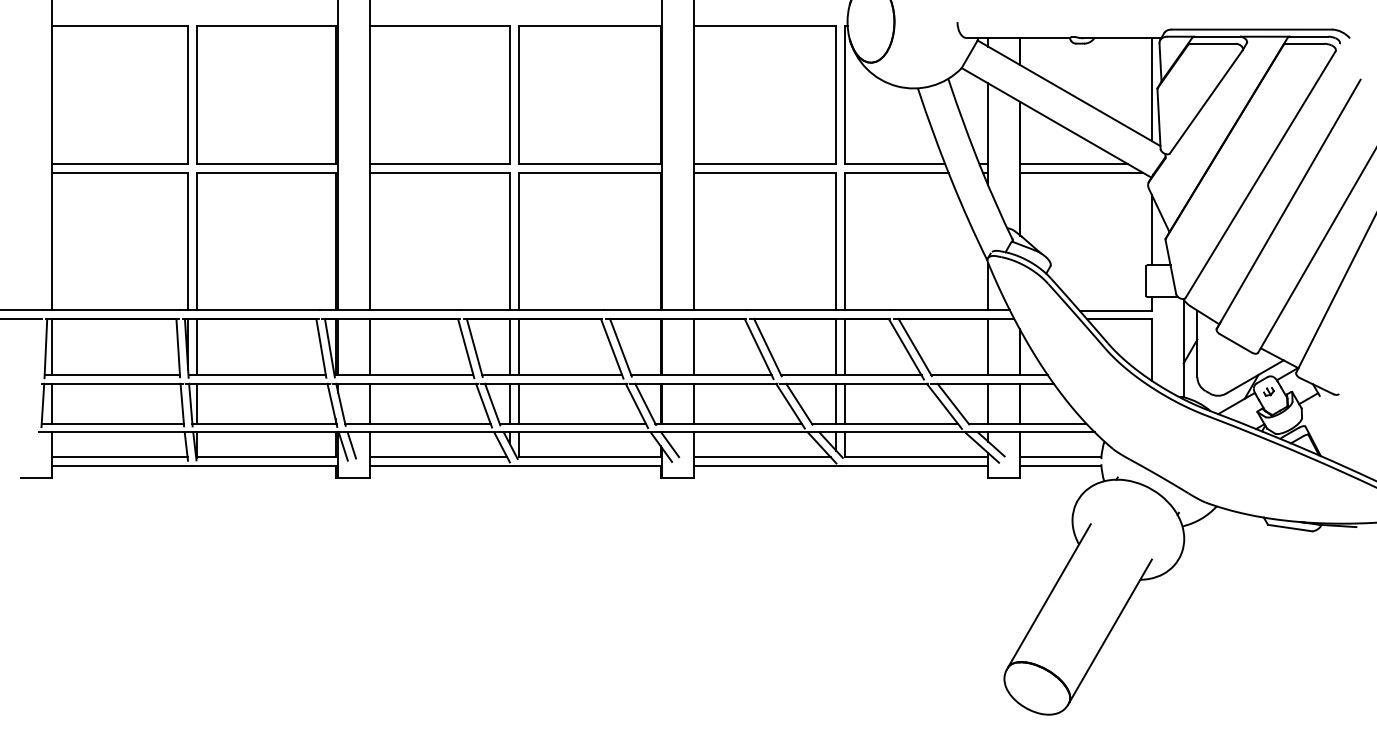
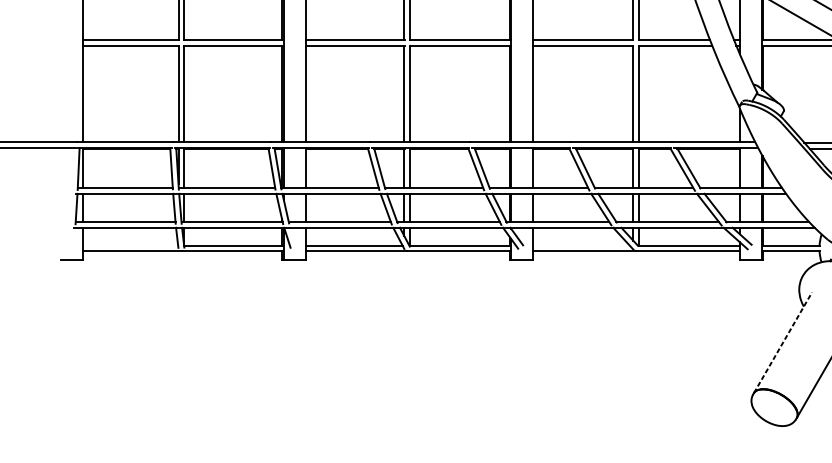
line: (351, 445) -> (293, 237), removed
line: (119, 457) -> (130, 245), removed
line: (761, 457) -> (580, 245), removed
line: (1049, 595) -> (783, 342), solid -> dashed

